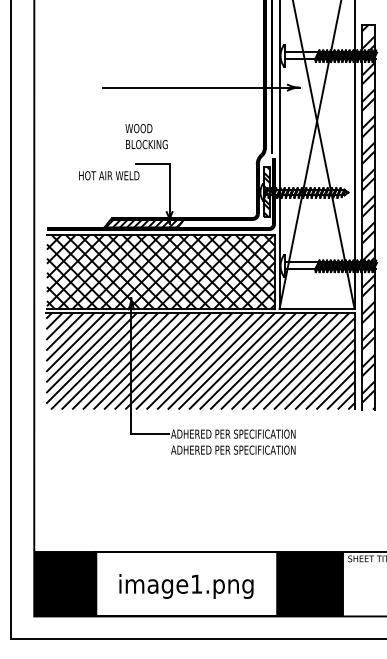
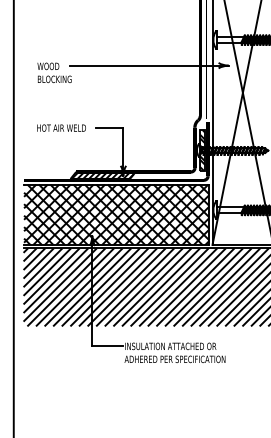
text: (146, 136) -> (54, 72), moved
text: (109, 175) -> (61, 127), moved
text: (233, 433) -> (175, 345), ADHERED PER SPECIFICATION -> INSULATION ATTACHED OR

